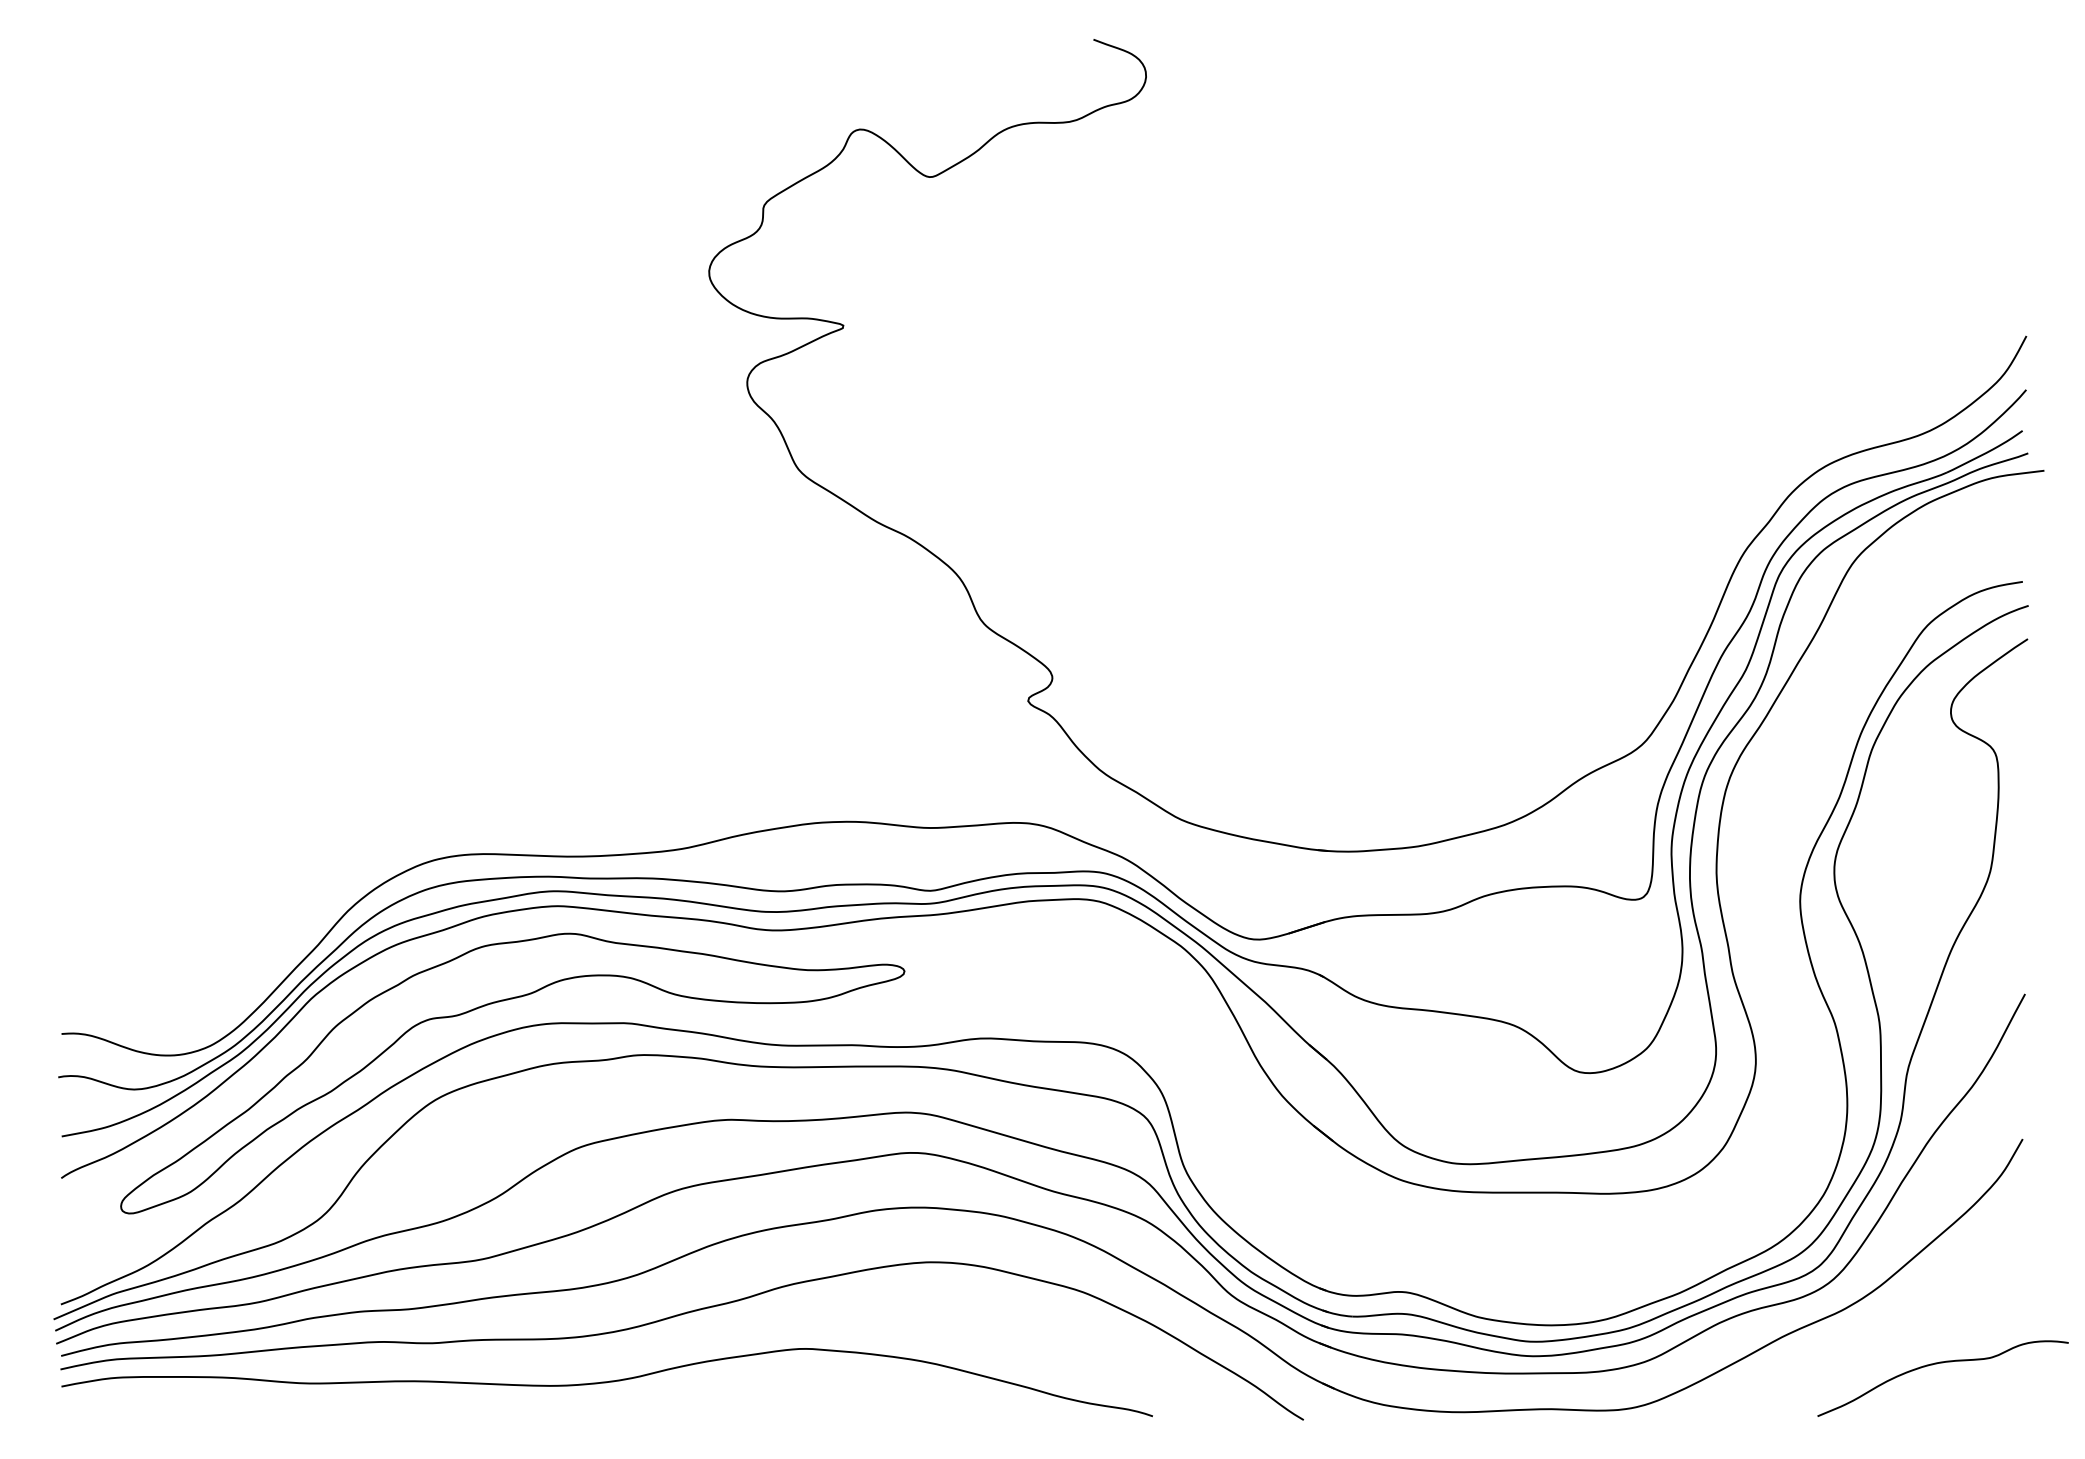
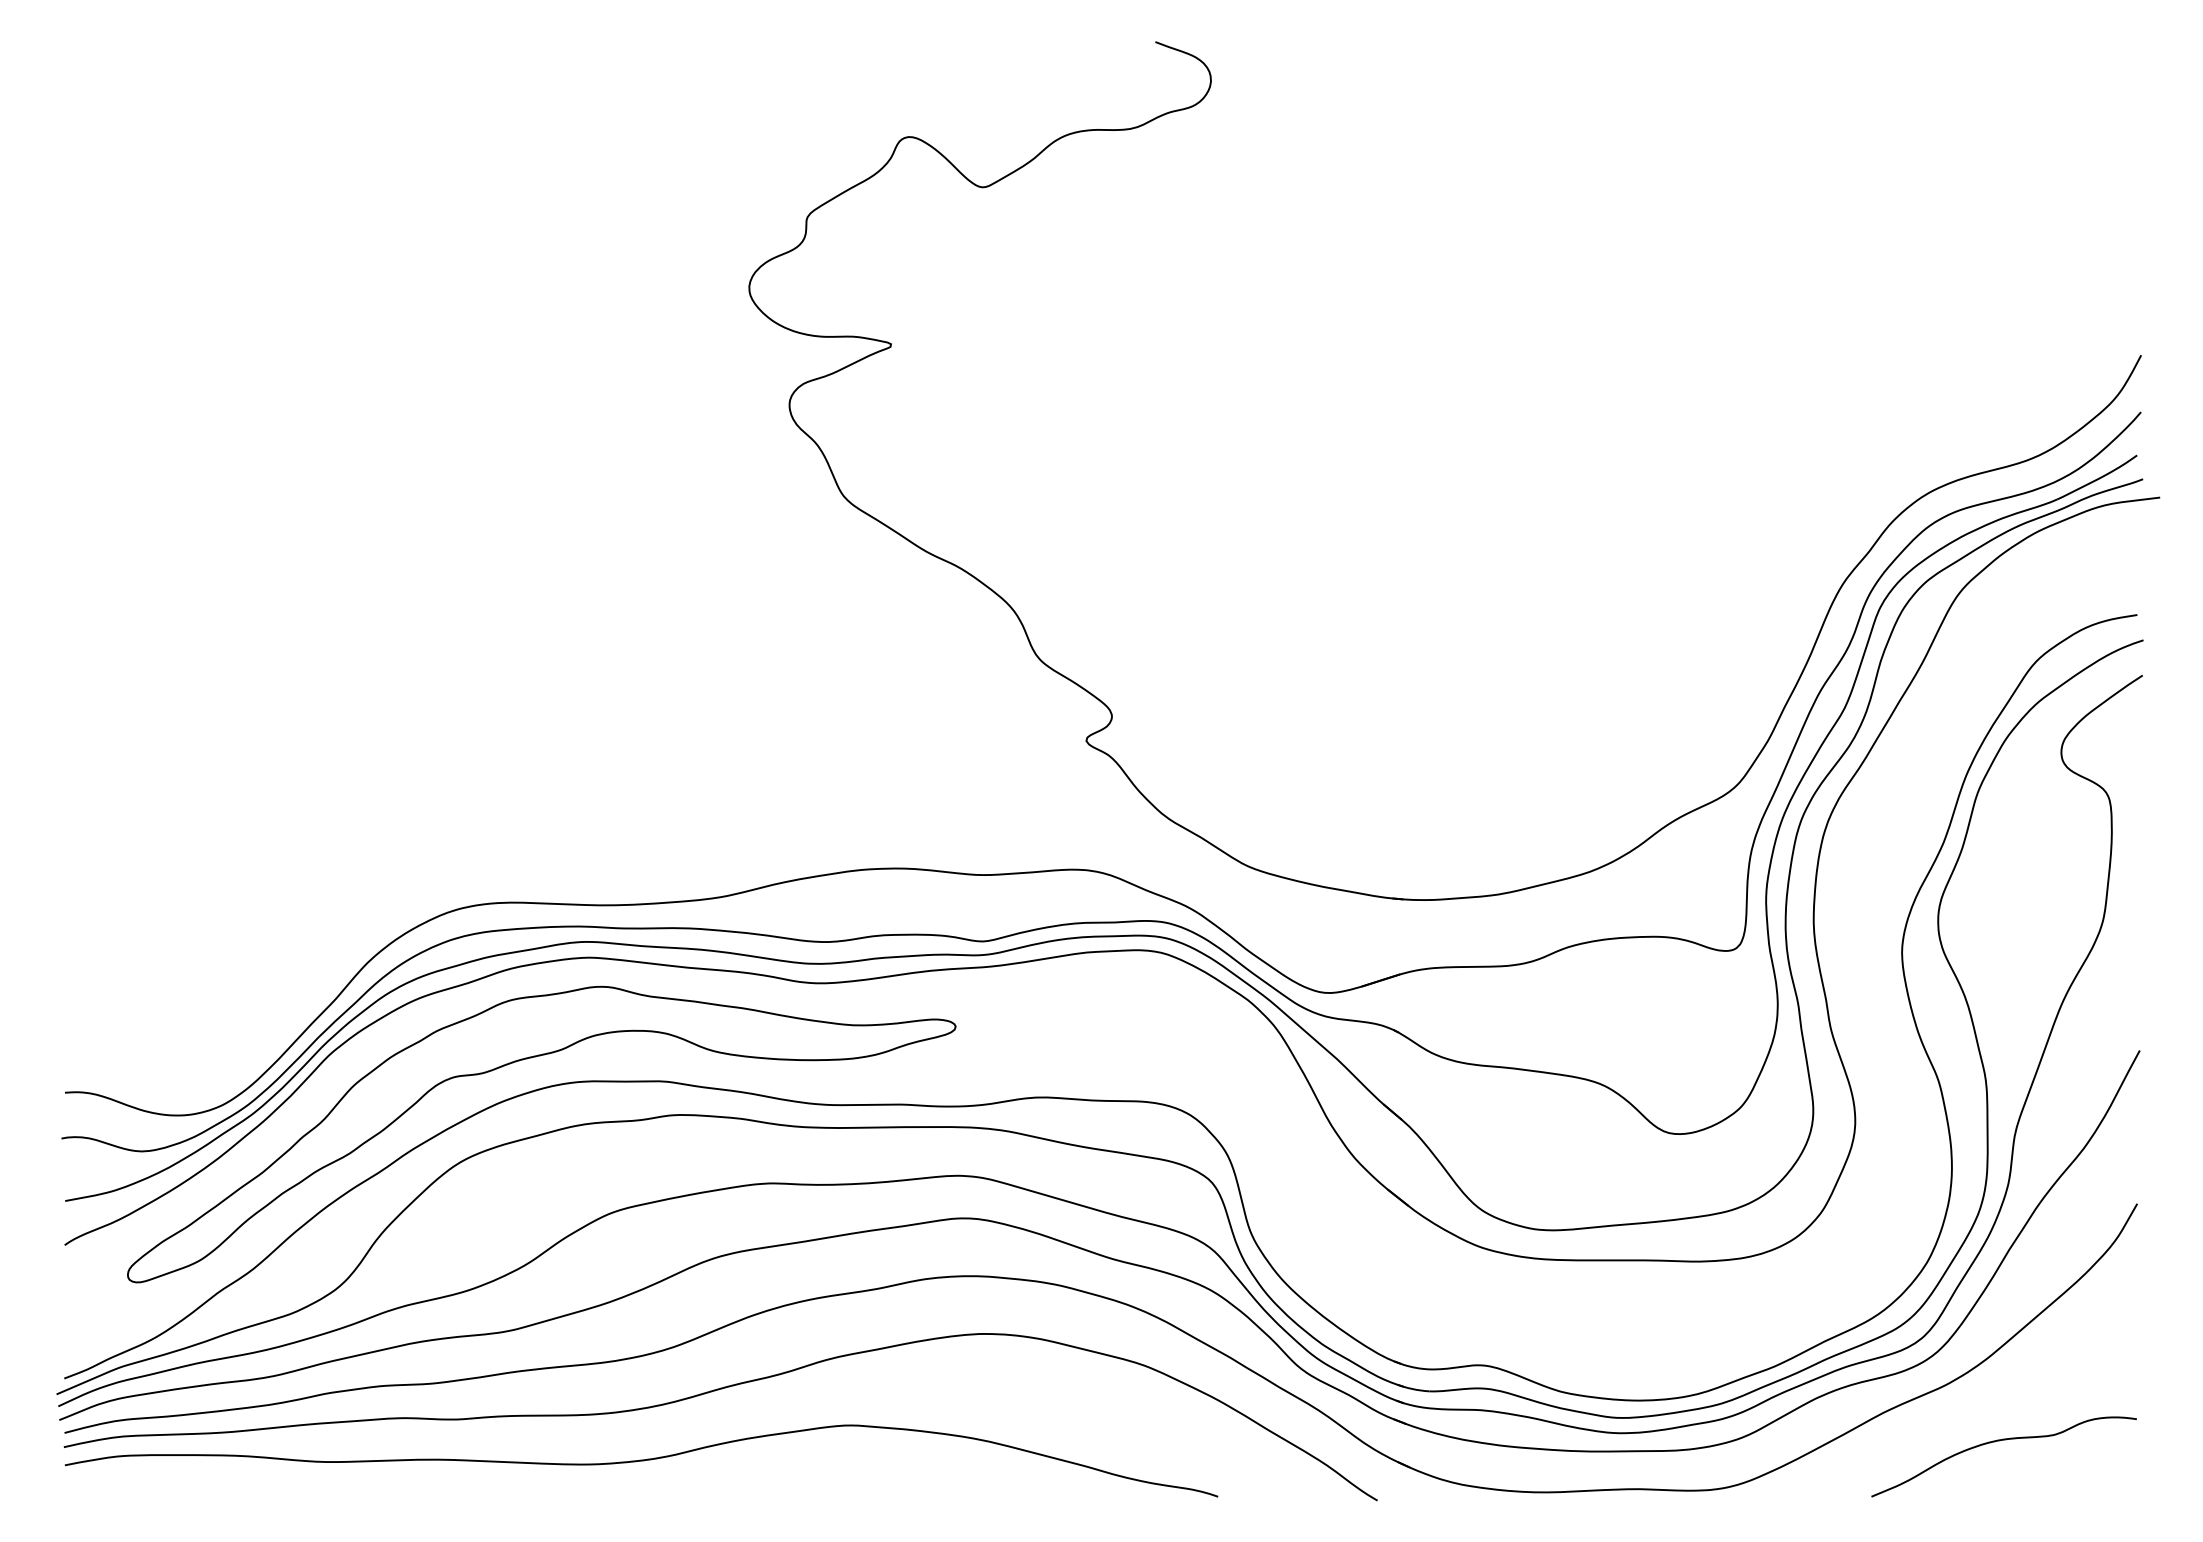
curve: (1939, 1364) -> (2000, 1441), moved

